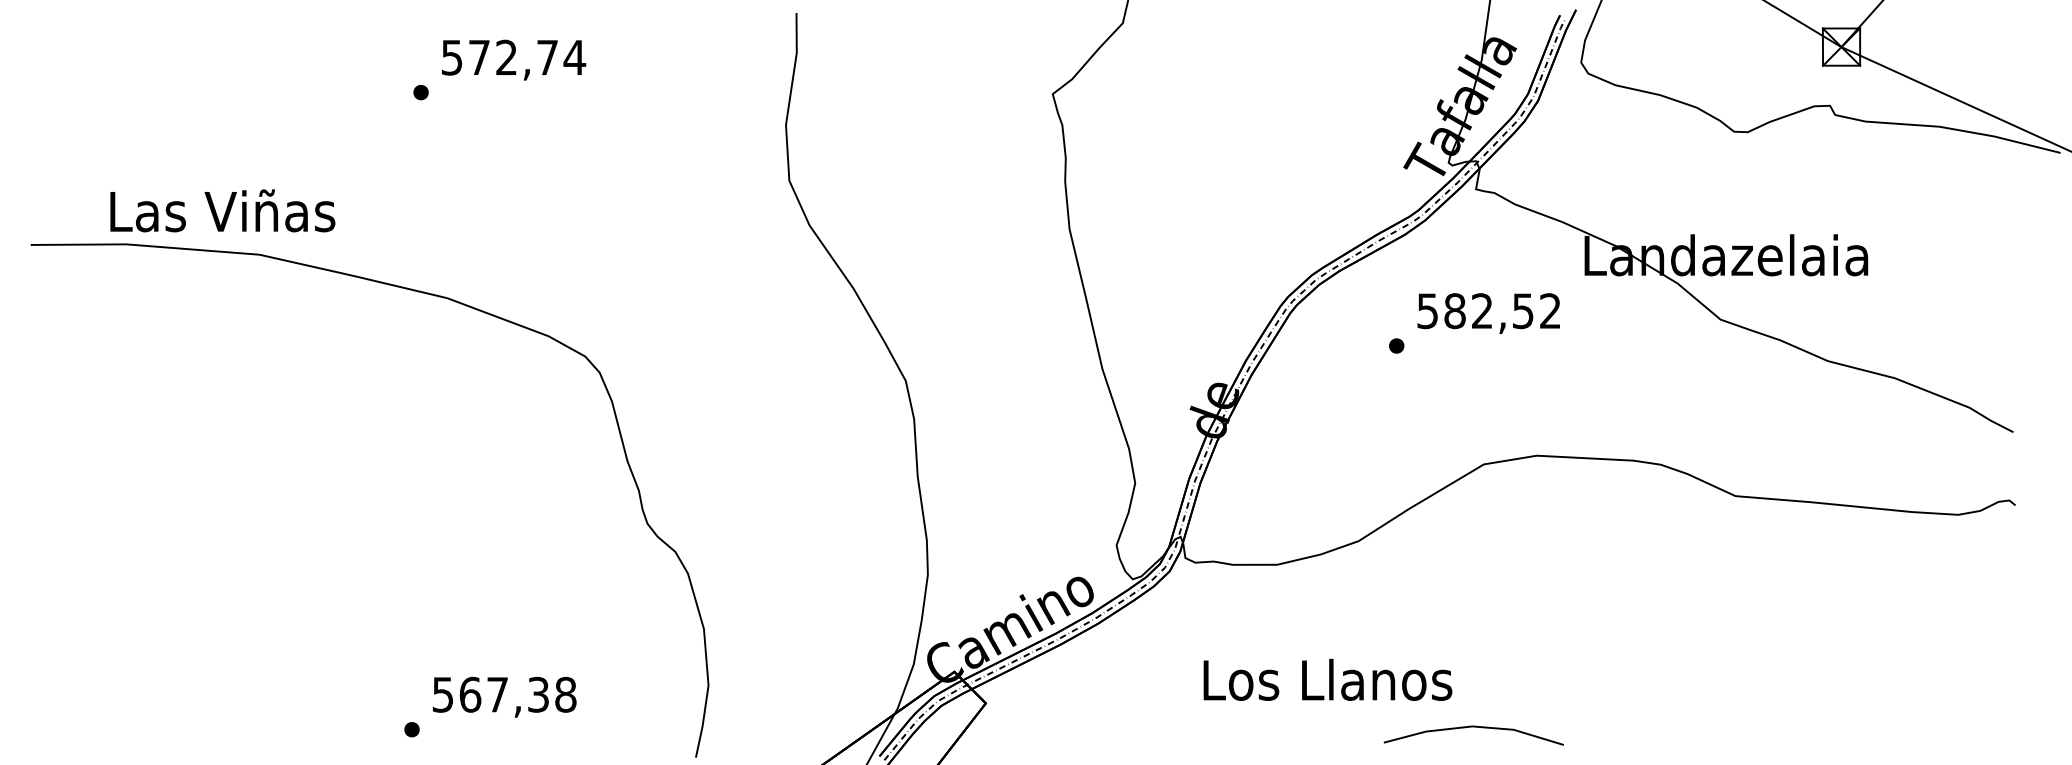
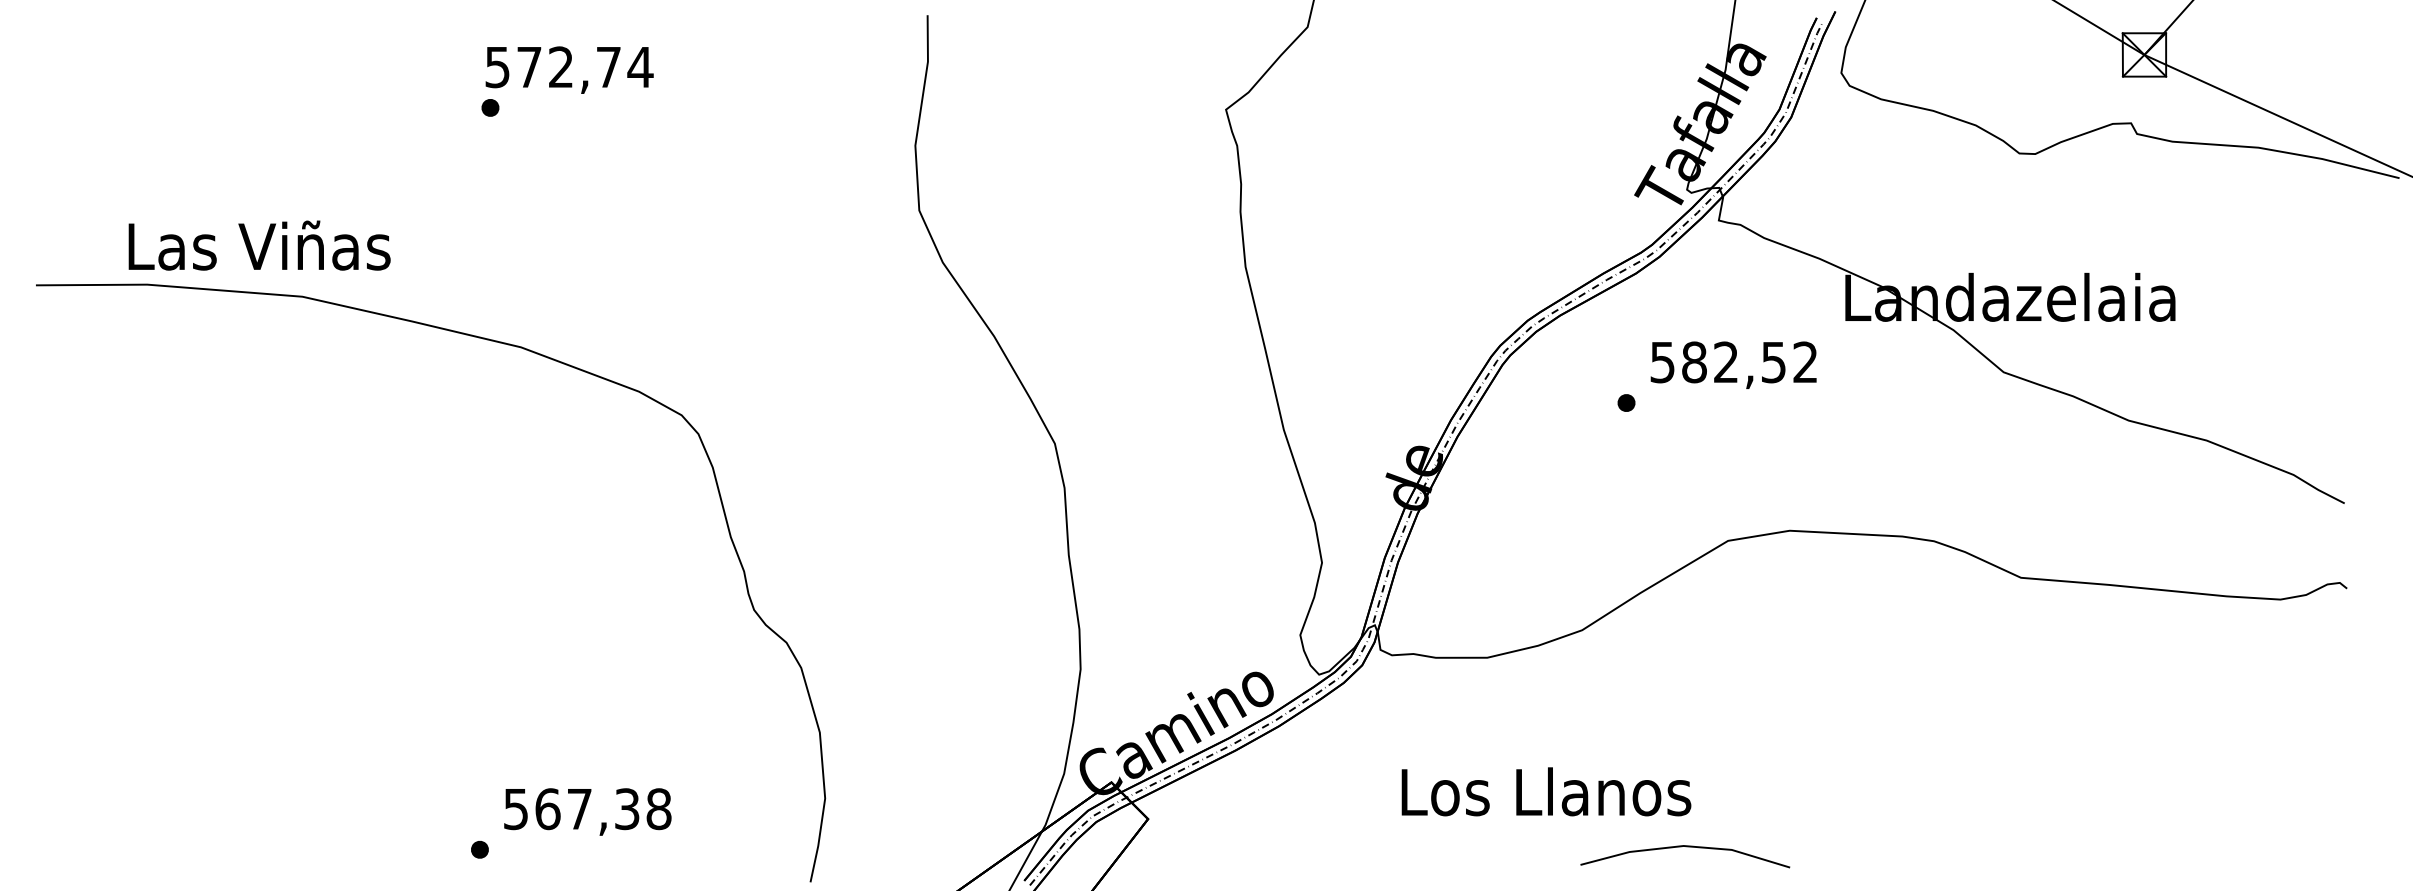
text: (513, 59) -> (569, 69), moved
line: (1474, 727) -> (1686, 847), moved

